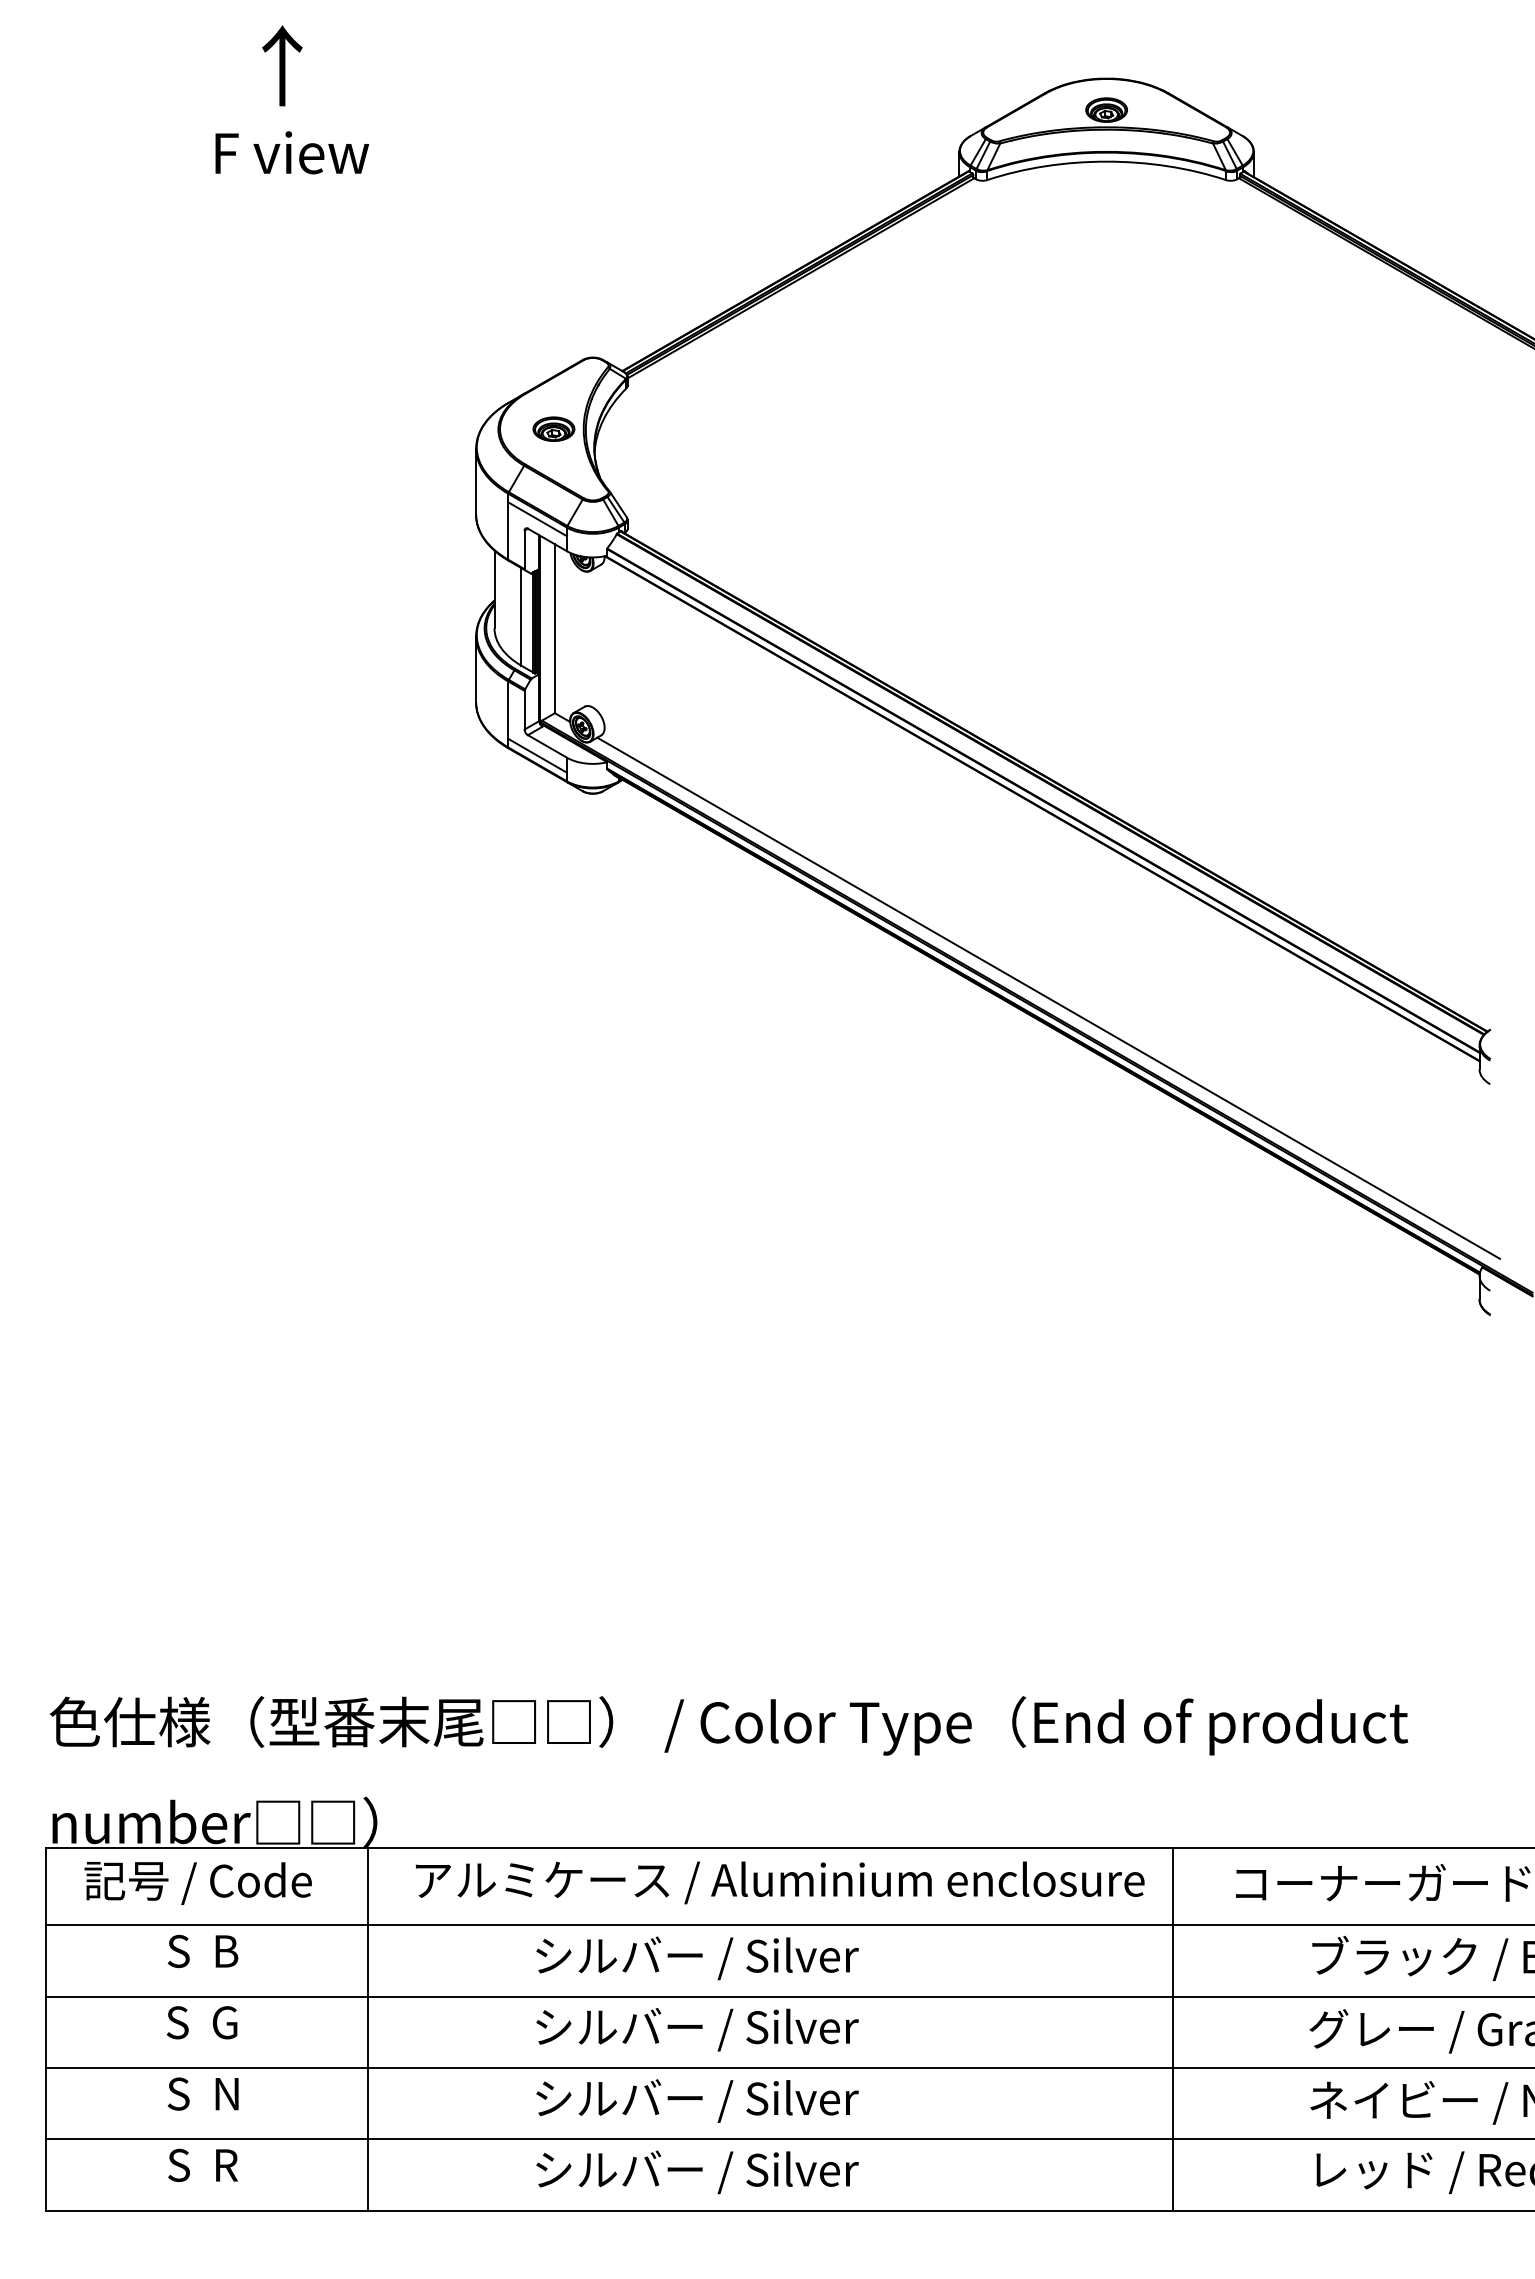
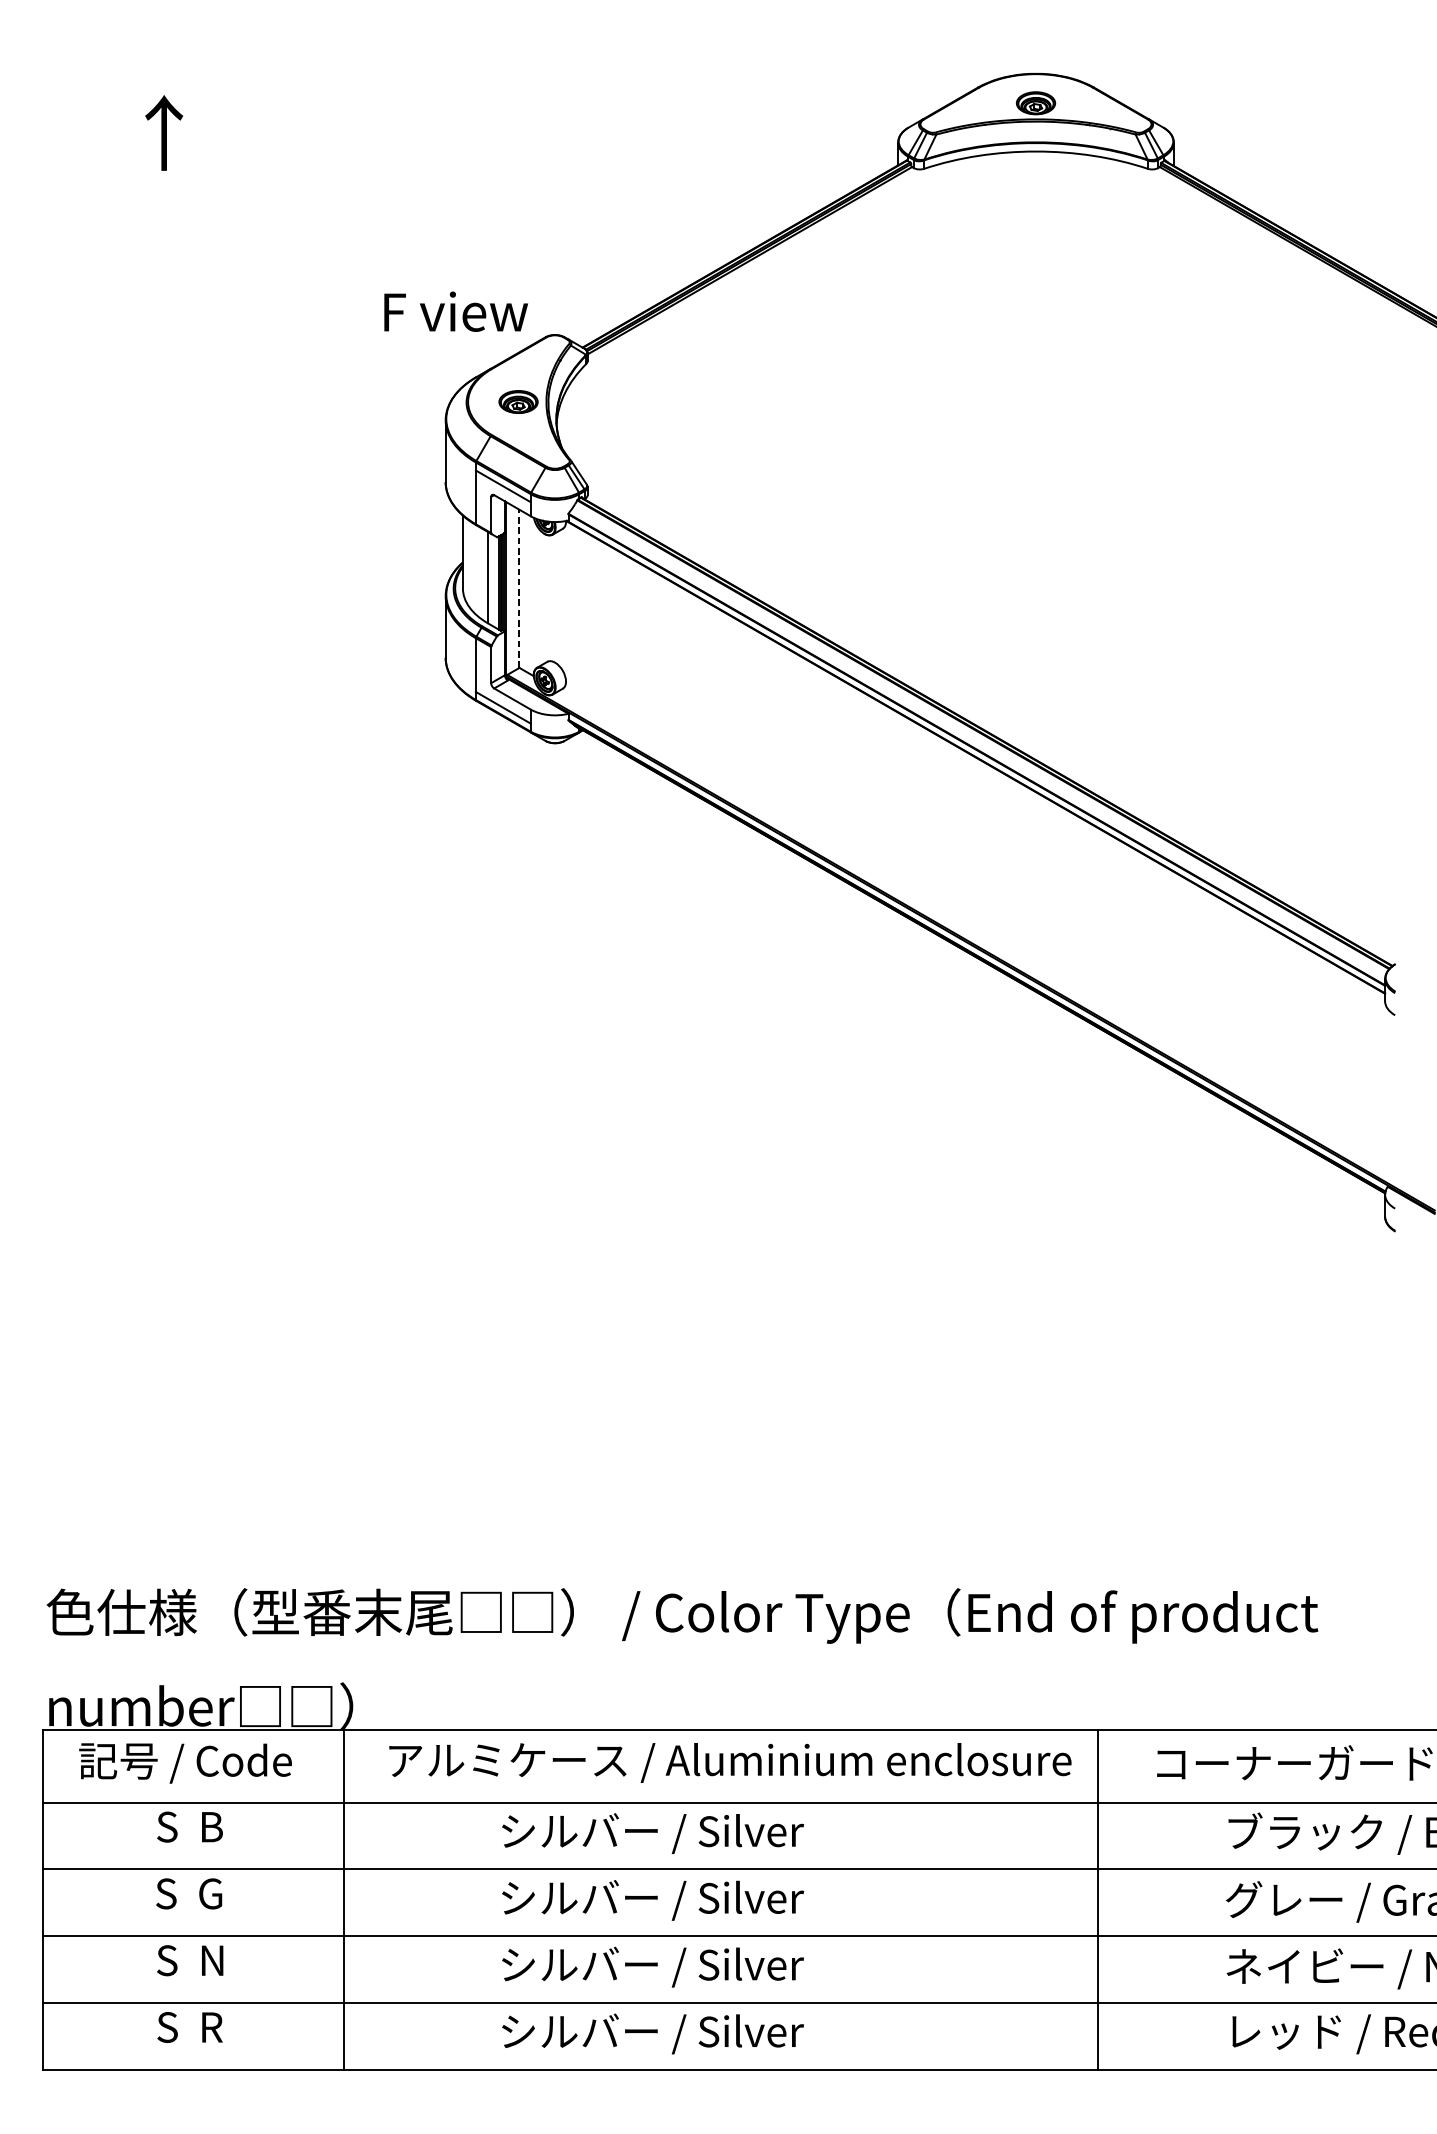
text: (282, 65) -> (164, 132), moved
text: (292, 152) -> (456, 311), moved
line: (554, 628) -> (519, 588), solid -> dashed
line: (1048, 997) -> (981, 934), removed

